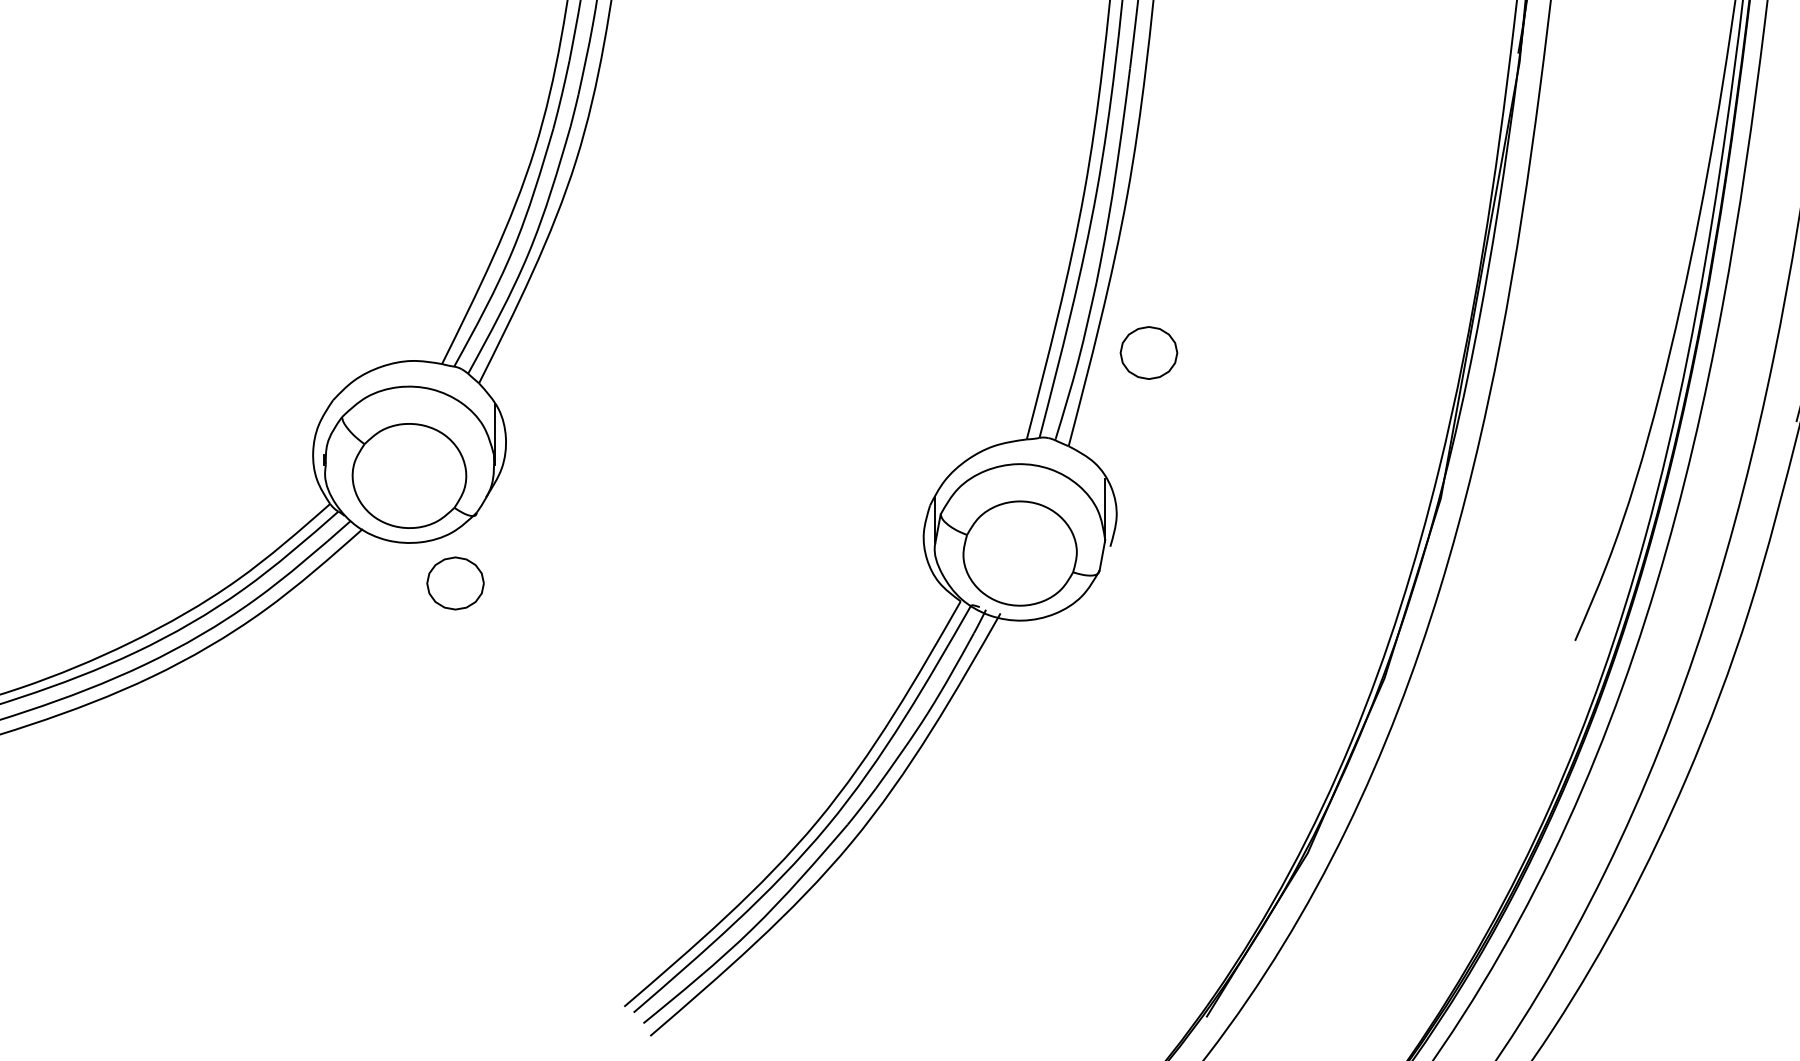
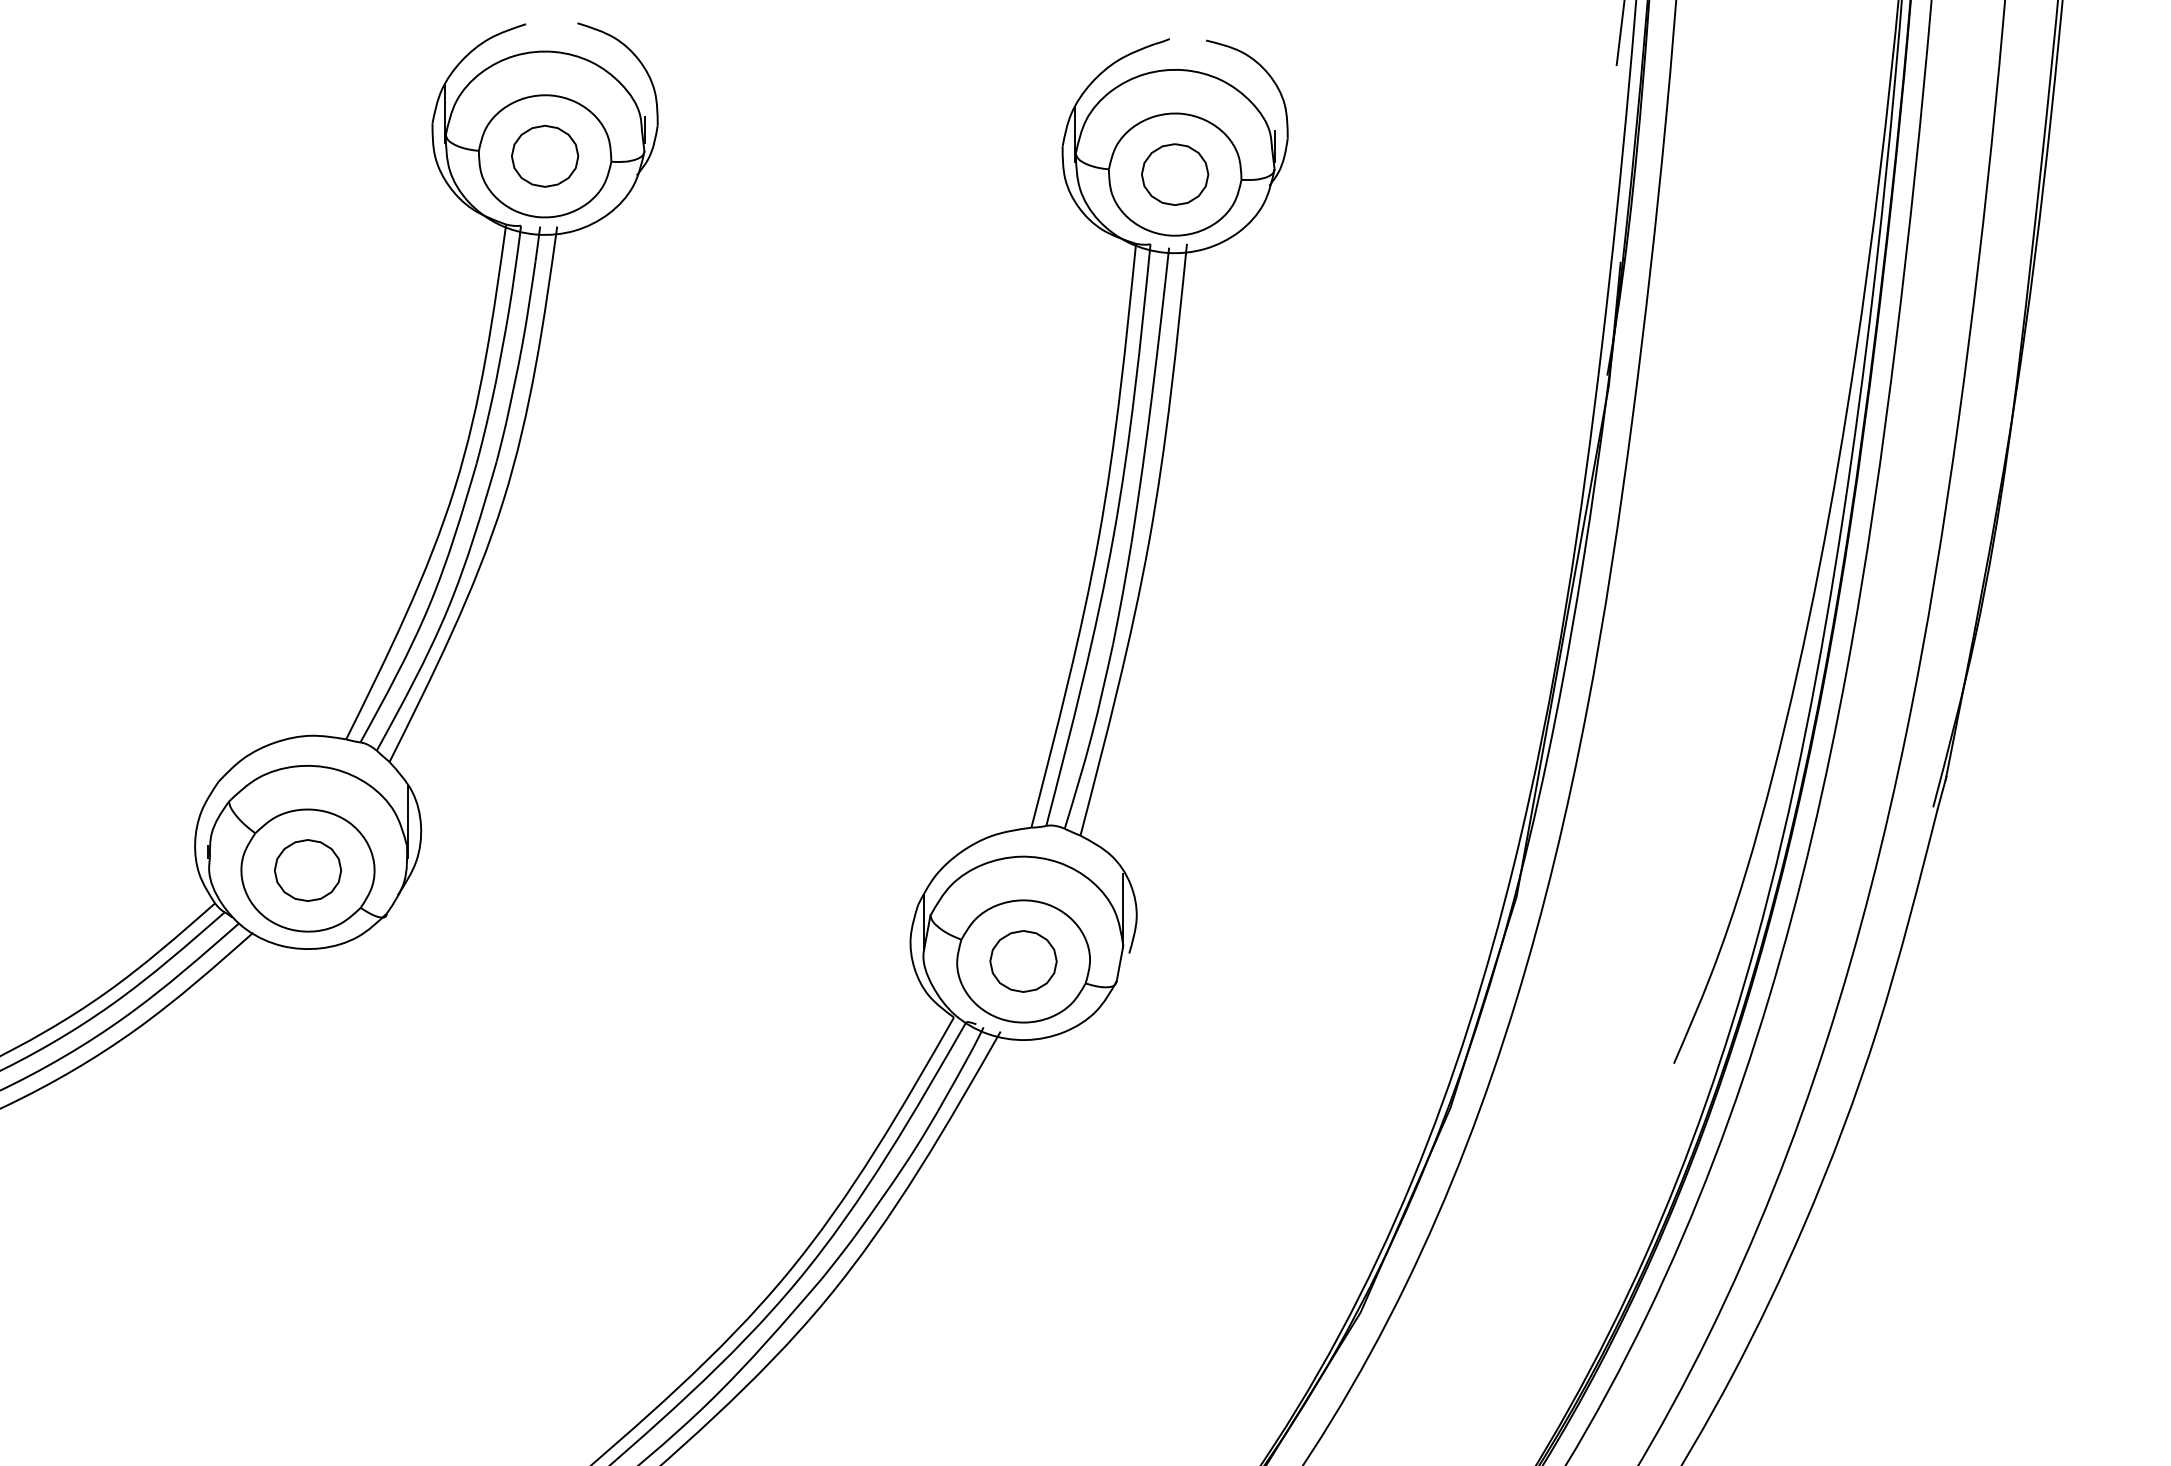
part: (1148, 353) -> (1023, 961), moved
part: (455, 583) -> (307, 870), moved

